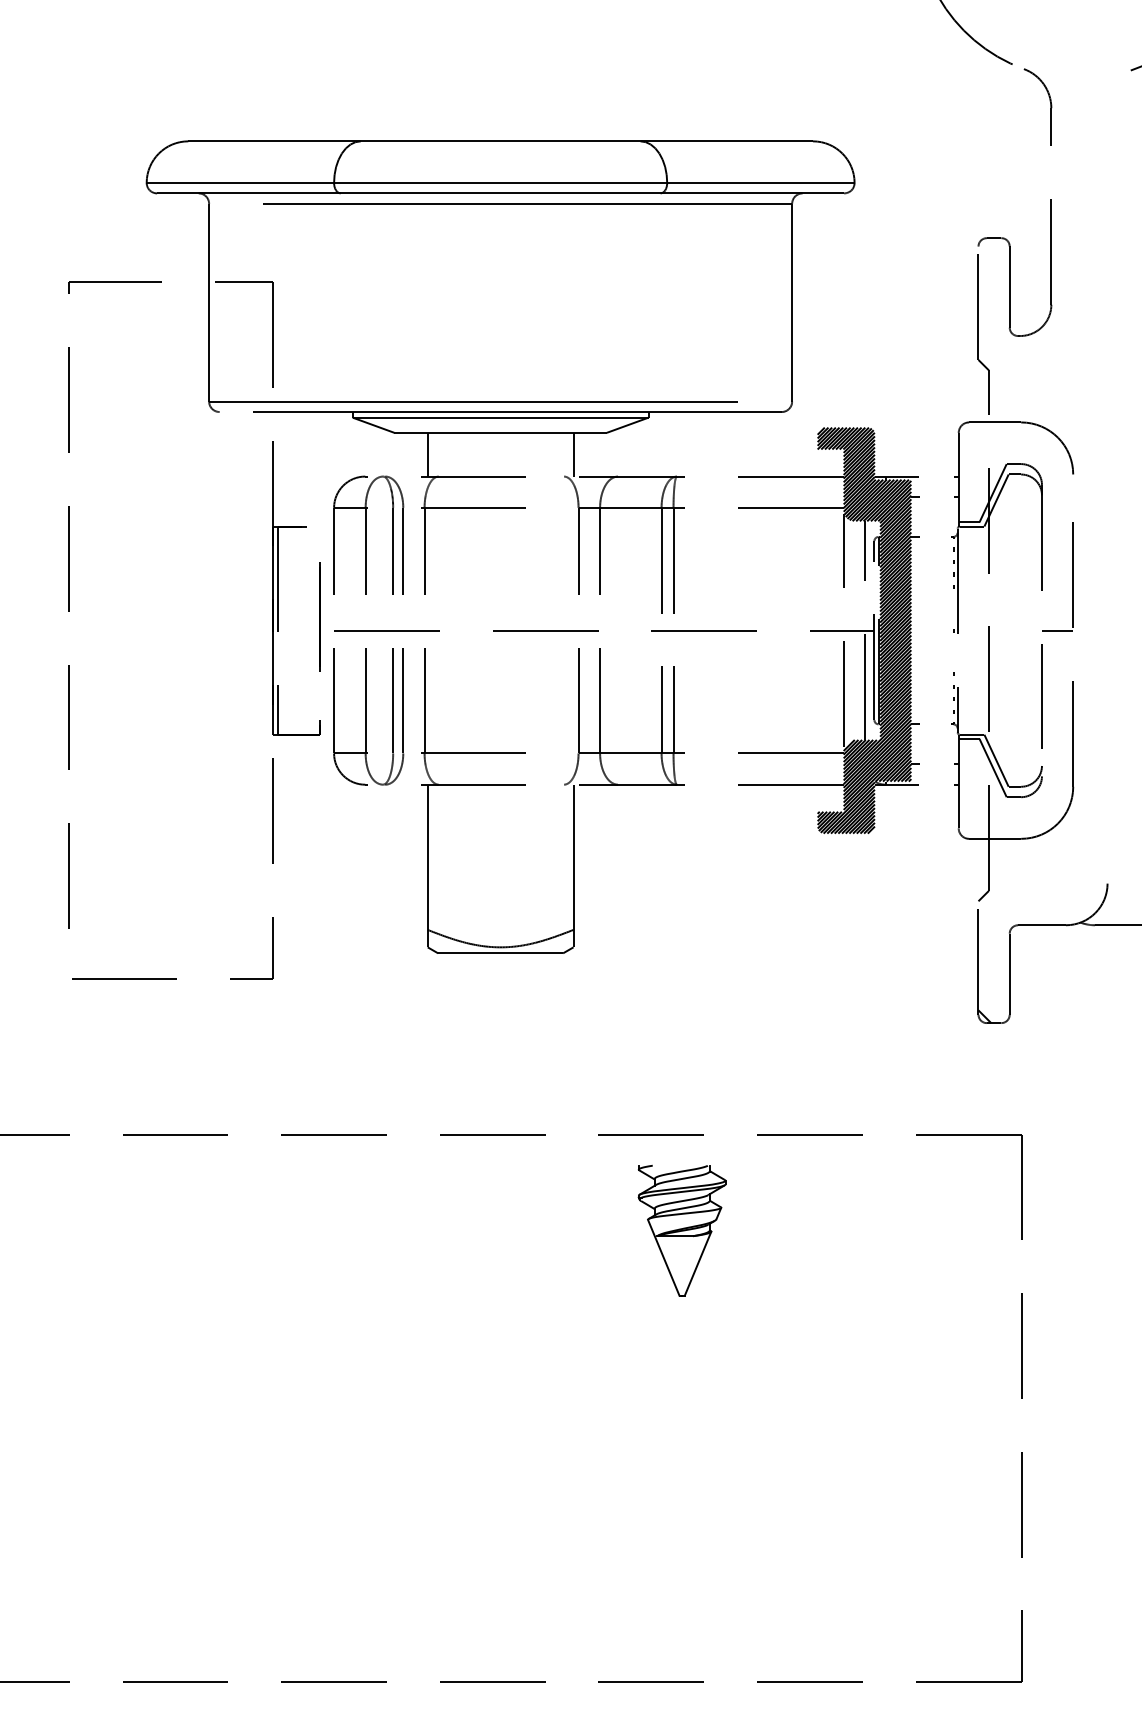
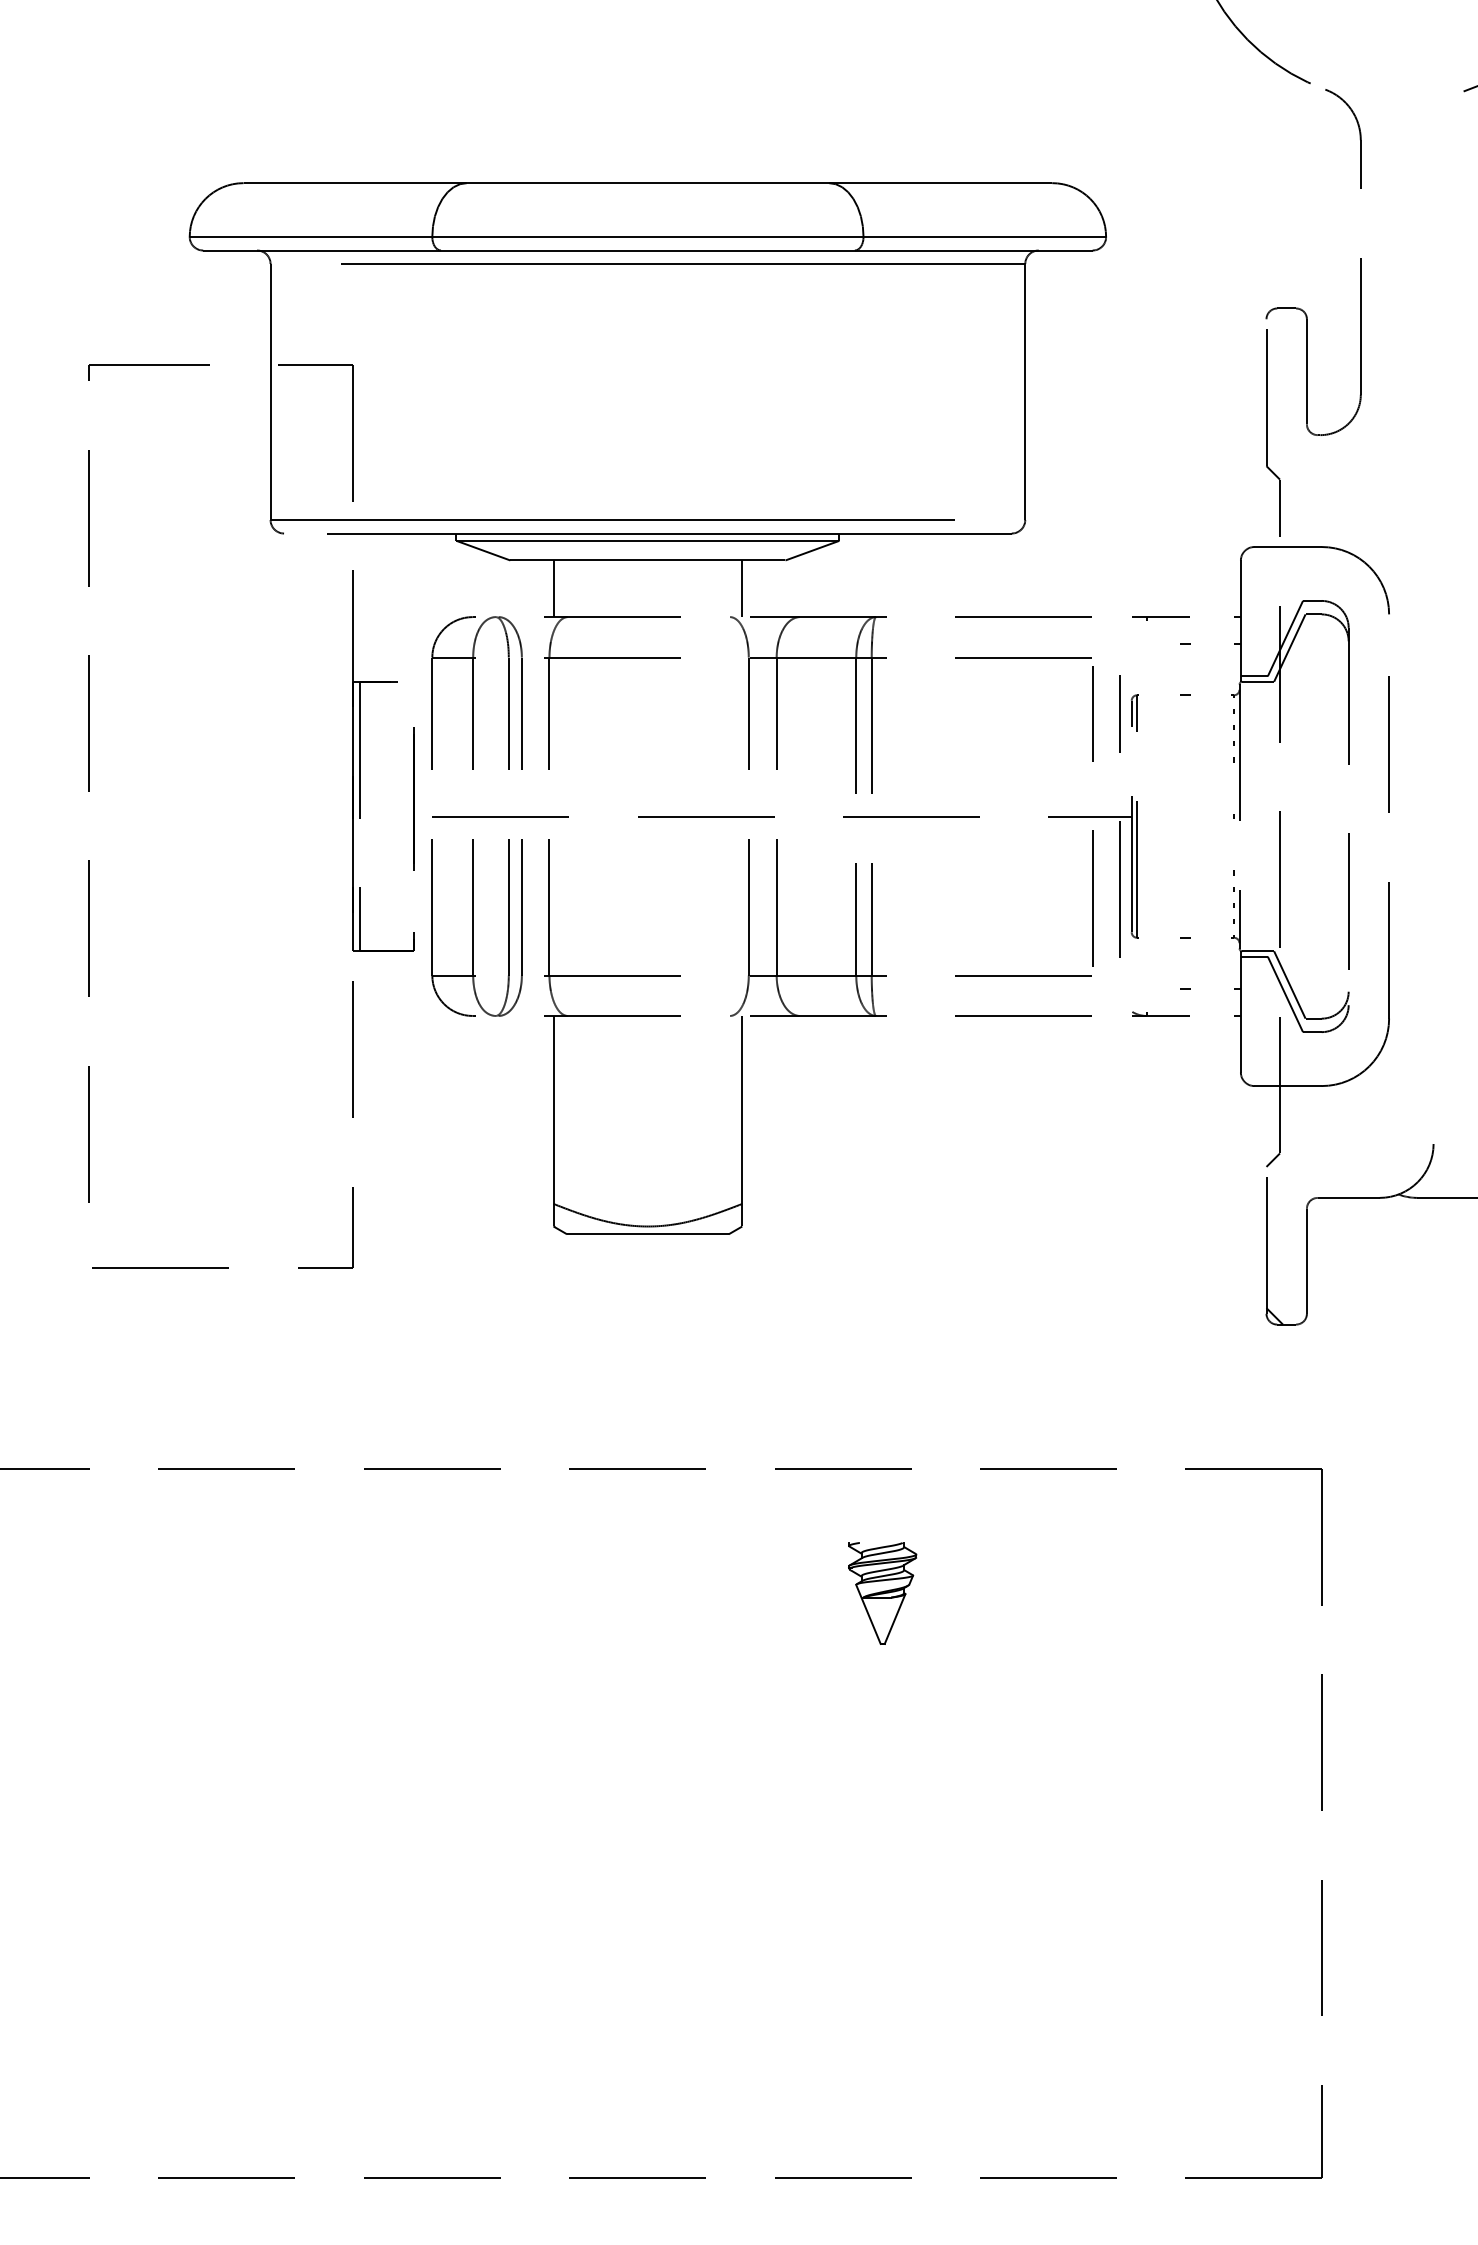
hatch: (864, 630) -> (1118, 816), removed
line: (1057, 630) -> (1368, 816), removed
part: (681, 1230) -> (882, 1593), size x0.6

